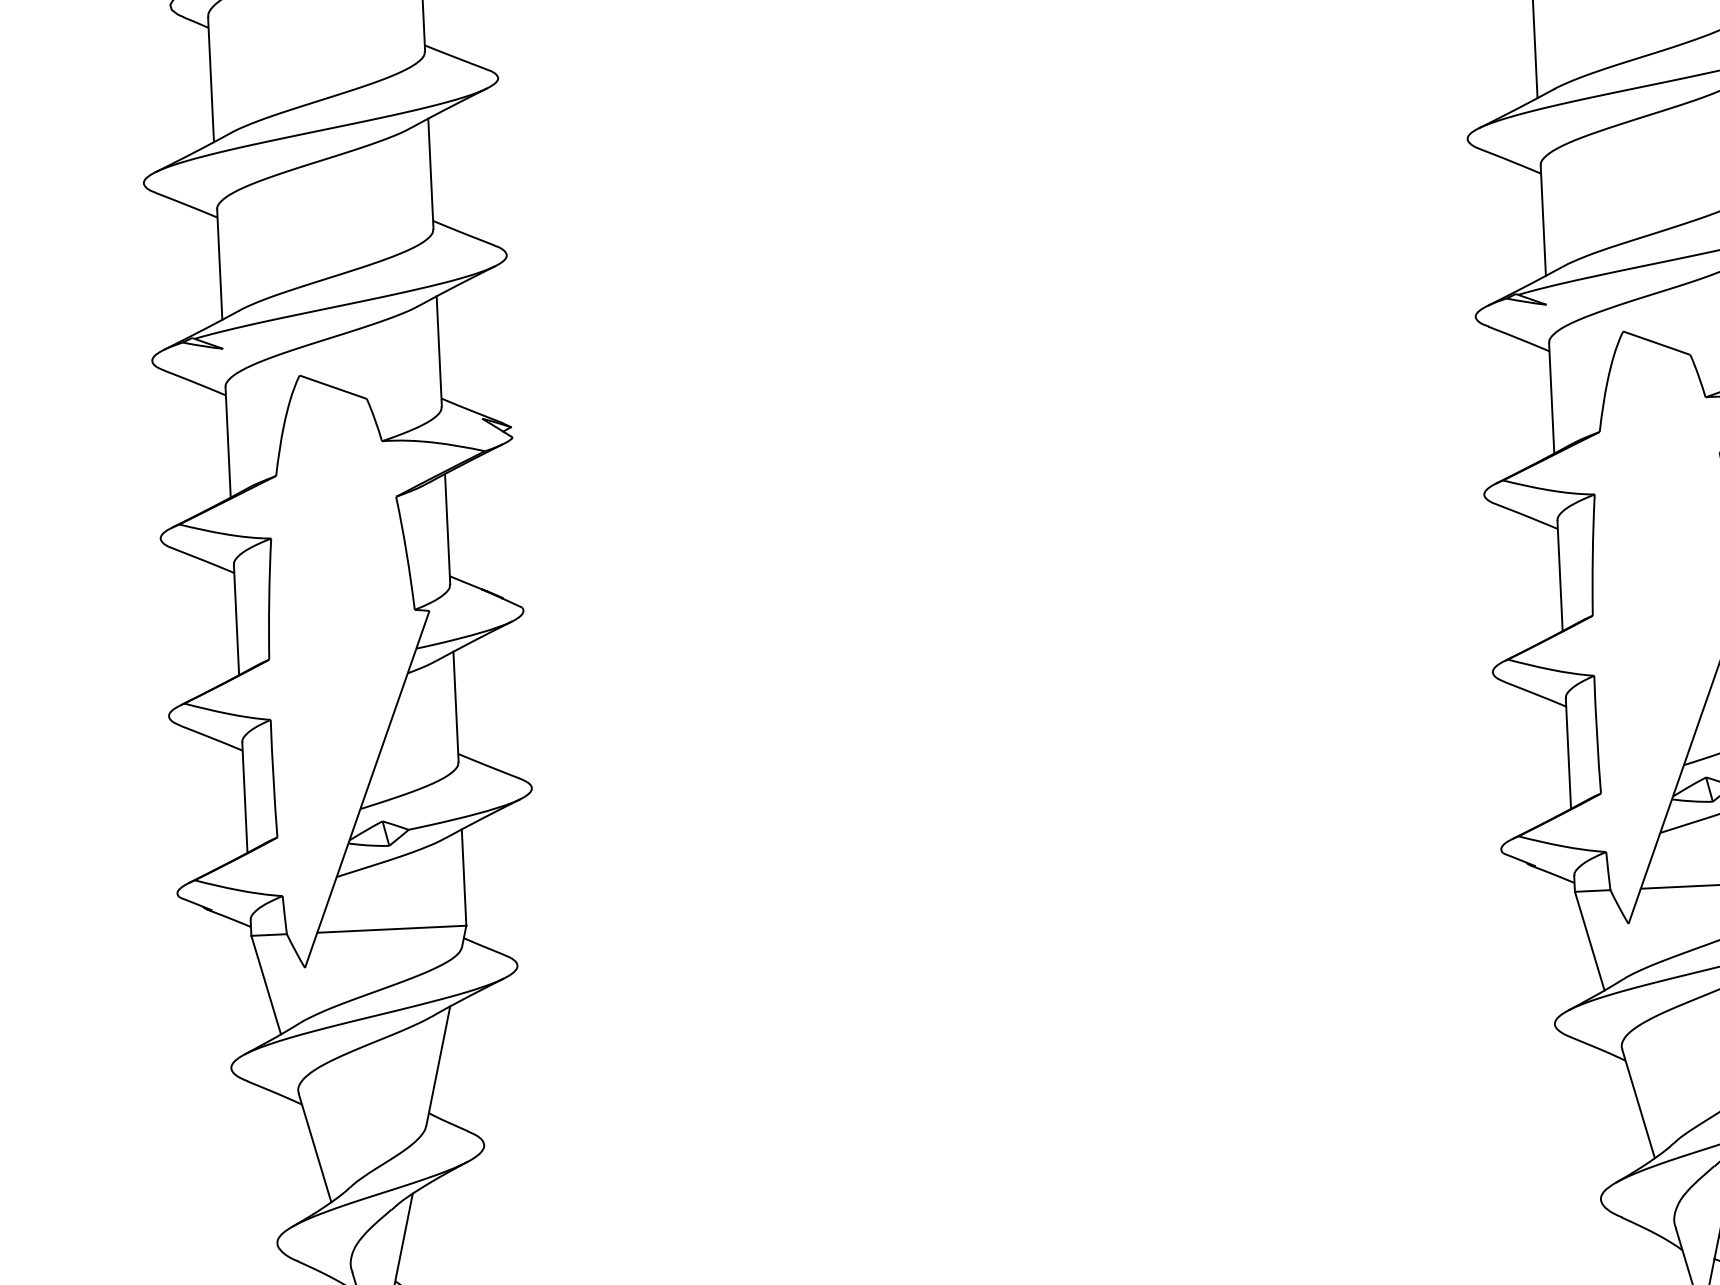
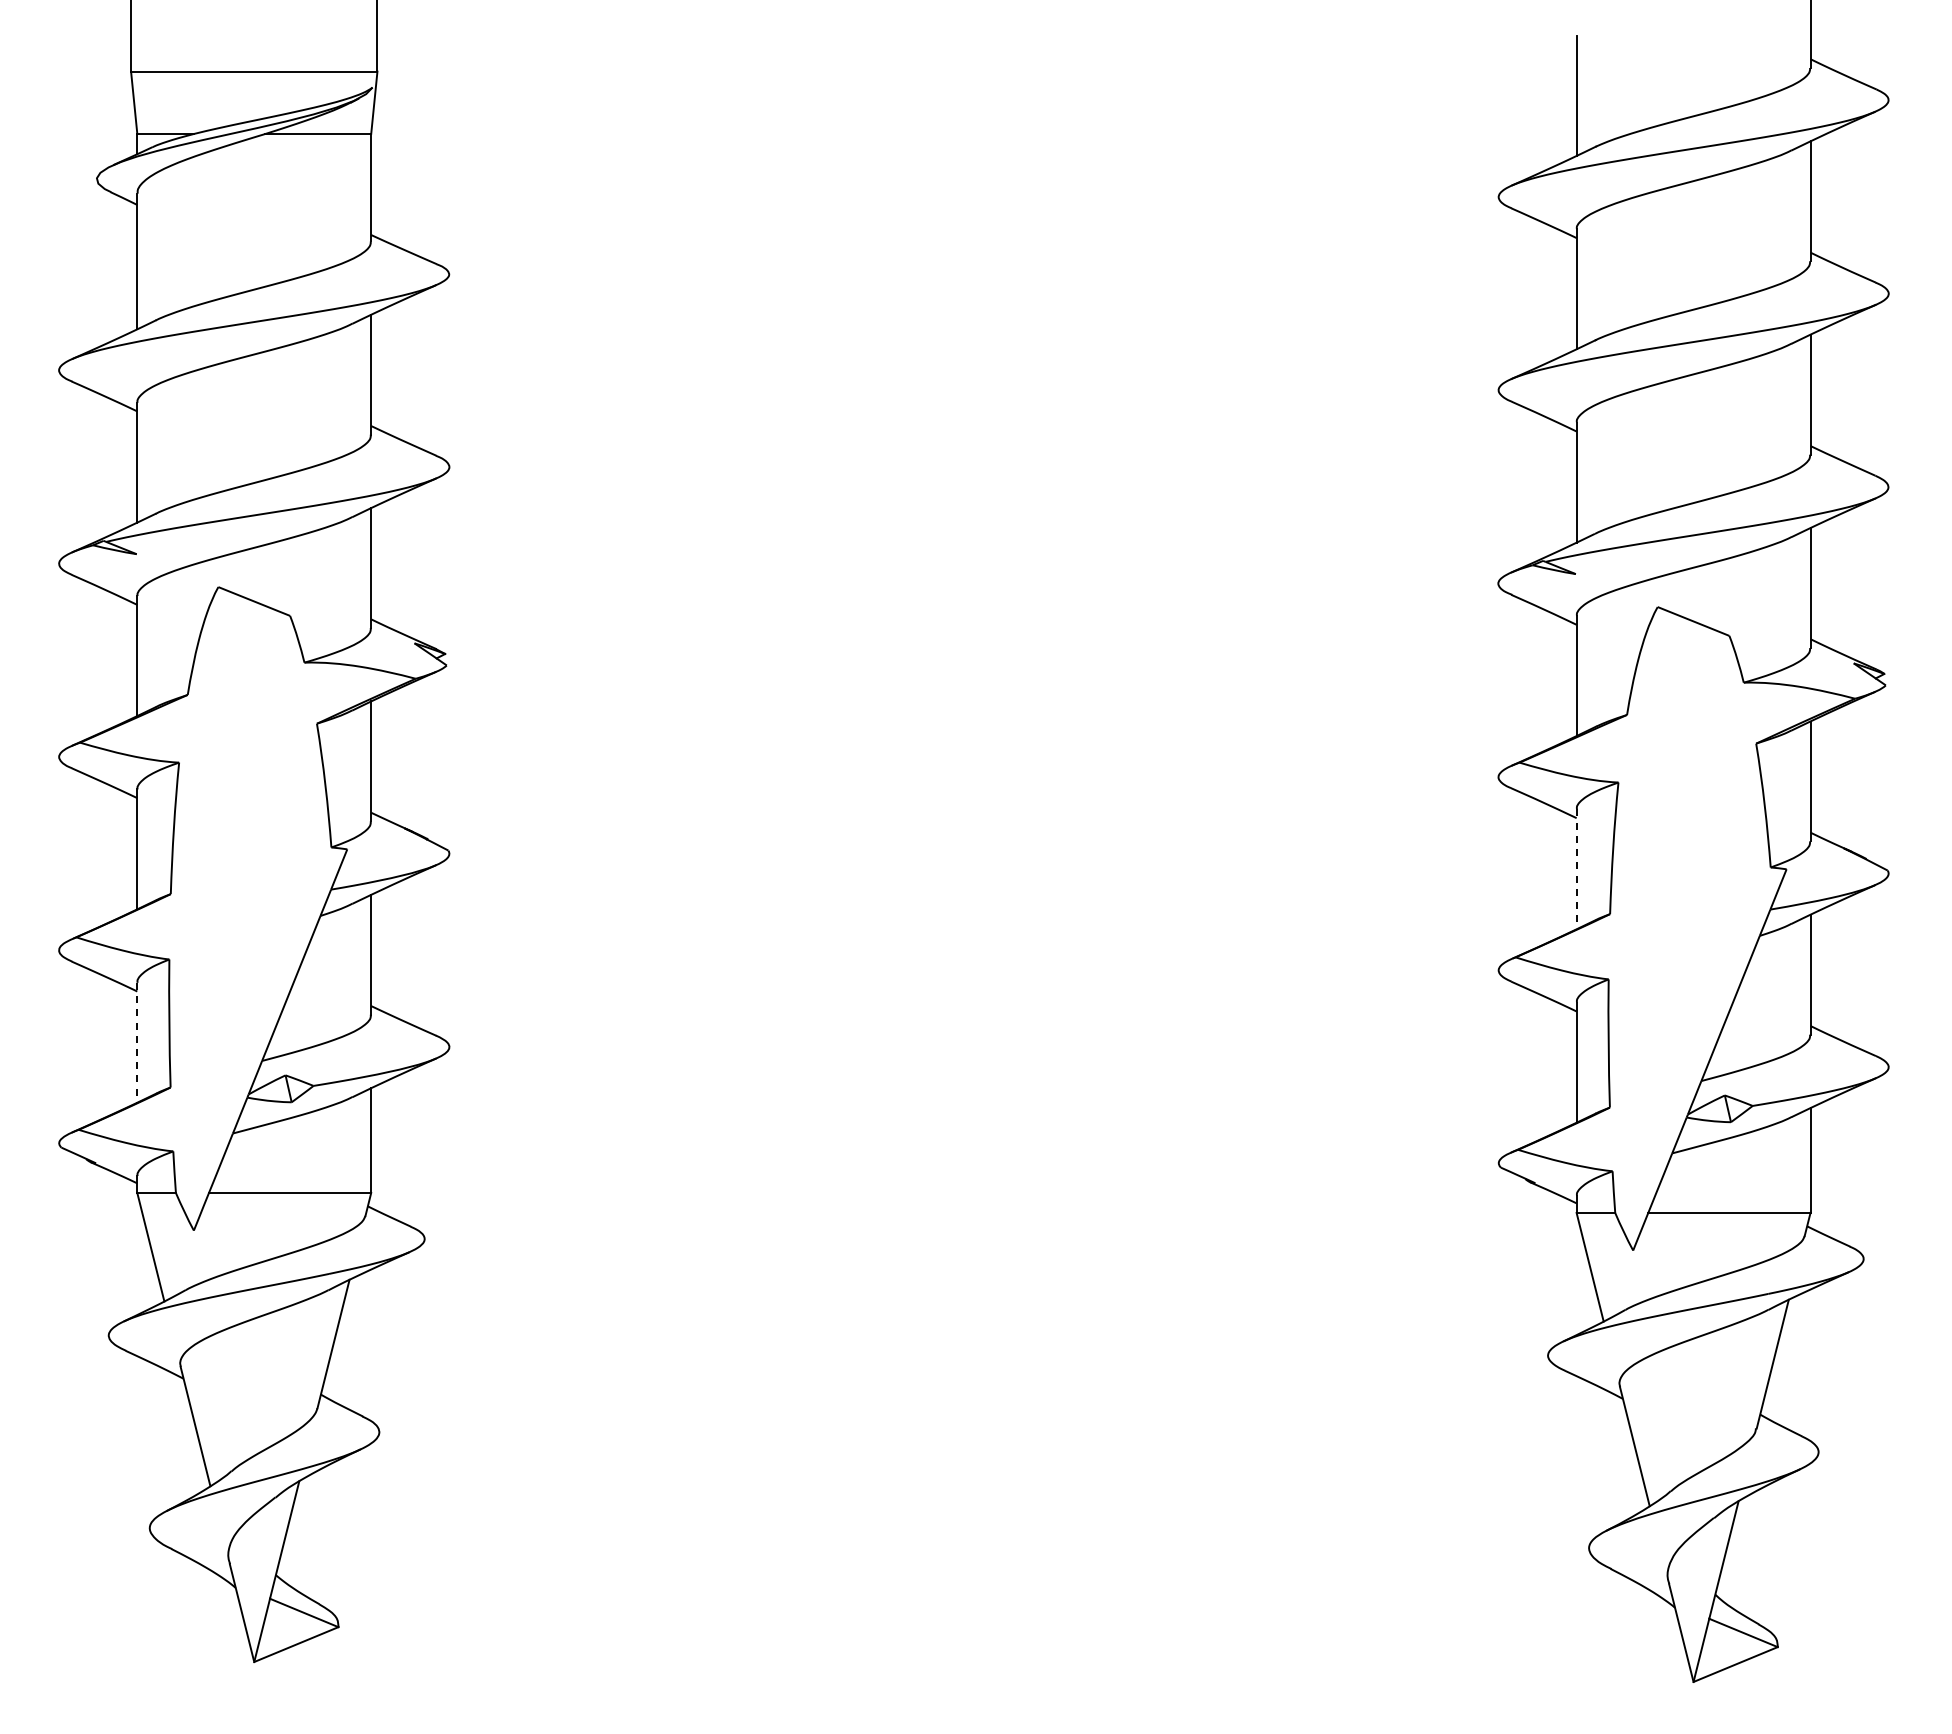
line: (1559, 576) -> (1576, 869), solid -> dashed
line: (245, 797) -> (137, 1042), solid -> dashed

